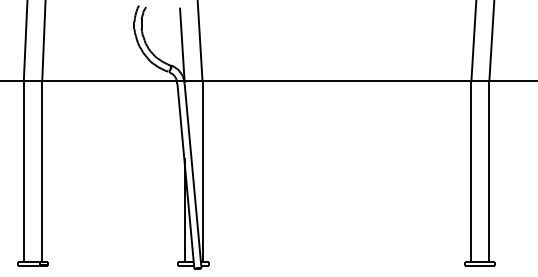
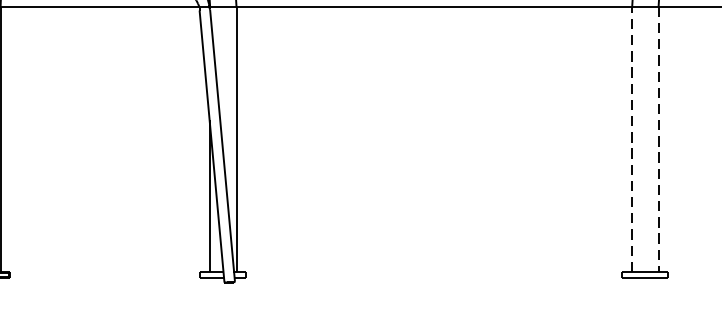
line: (471, 171) -> (632, 139), solid -> dashed
line: (489, 172) -> (658, 140), solid -> dashed

